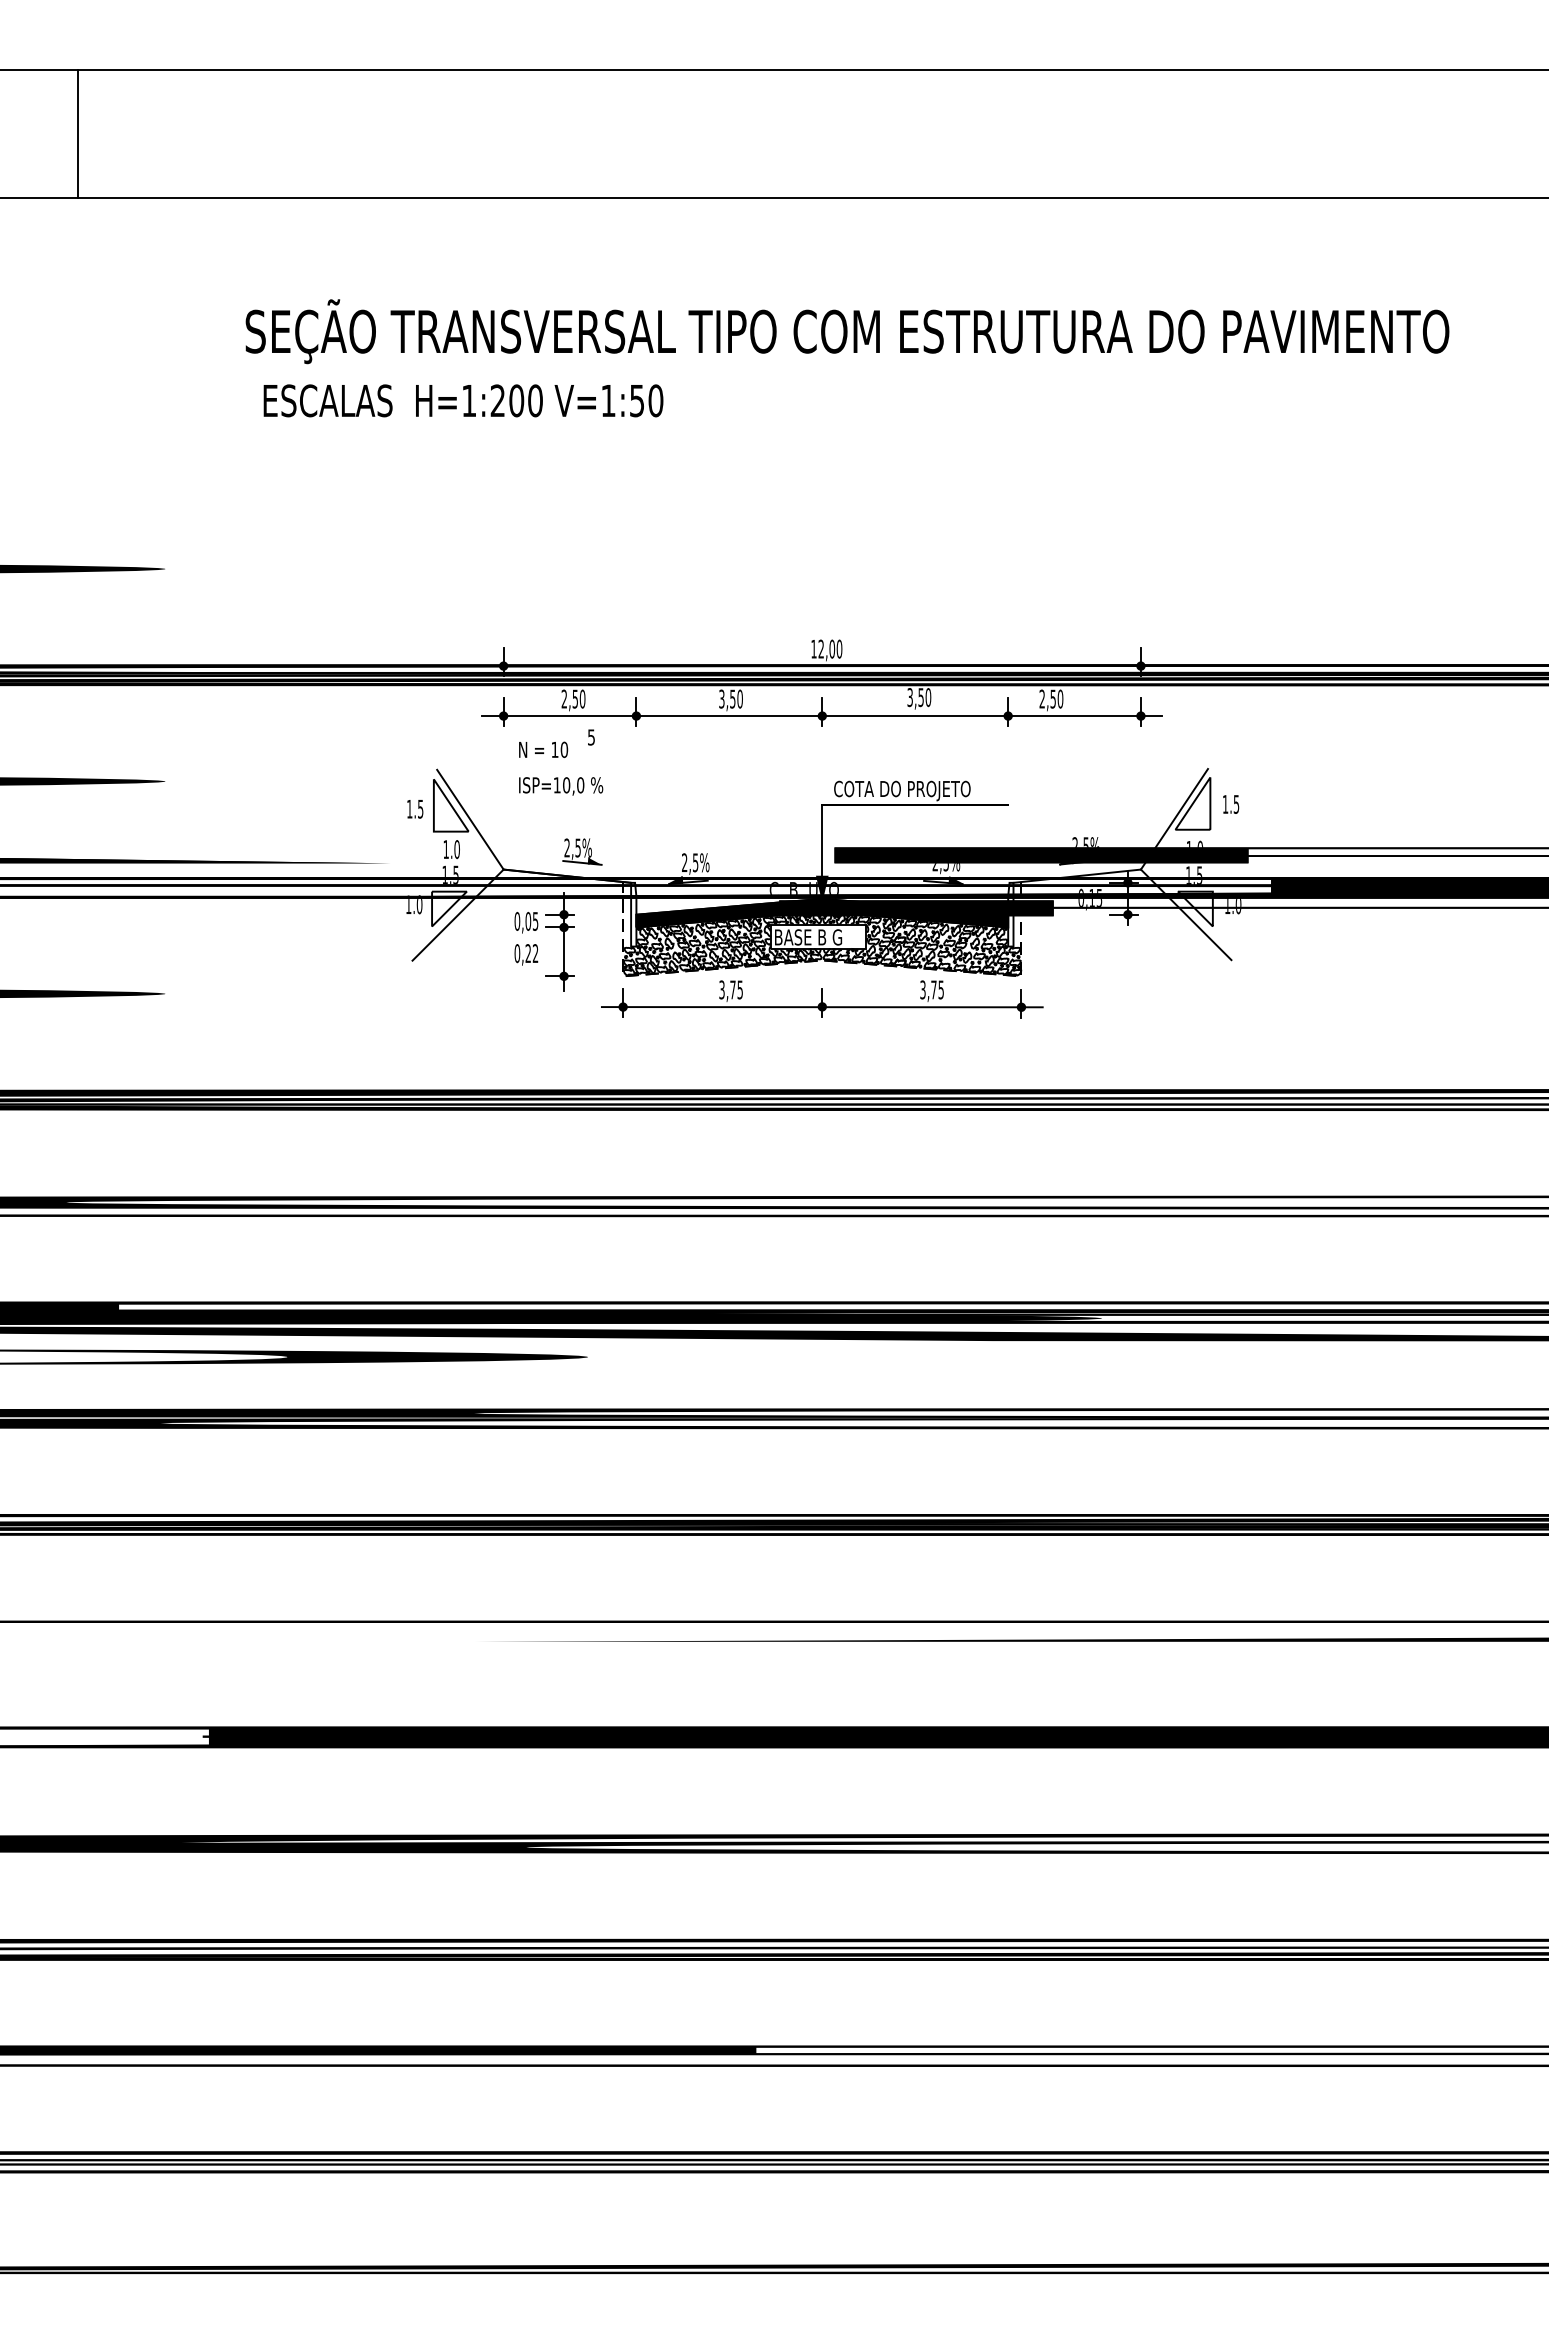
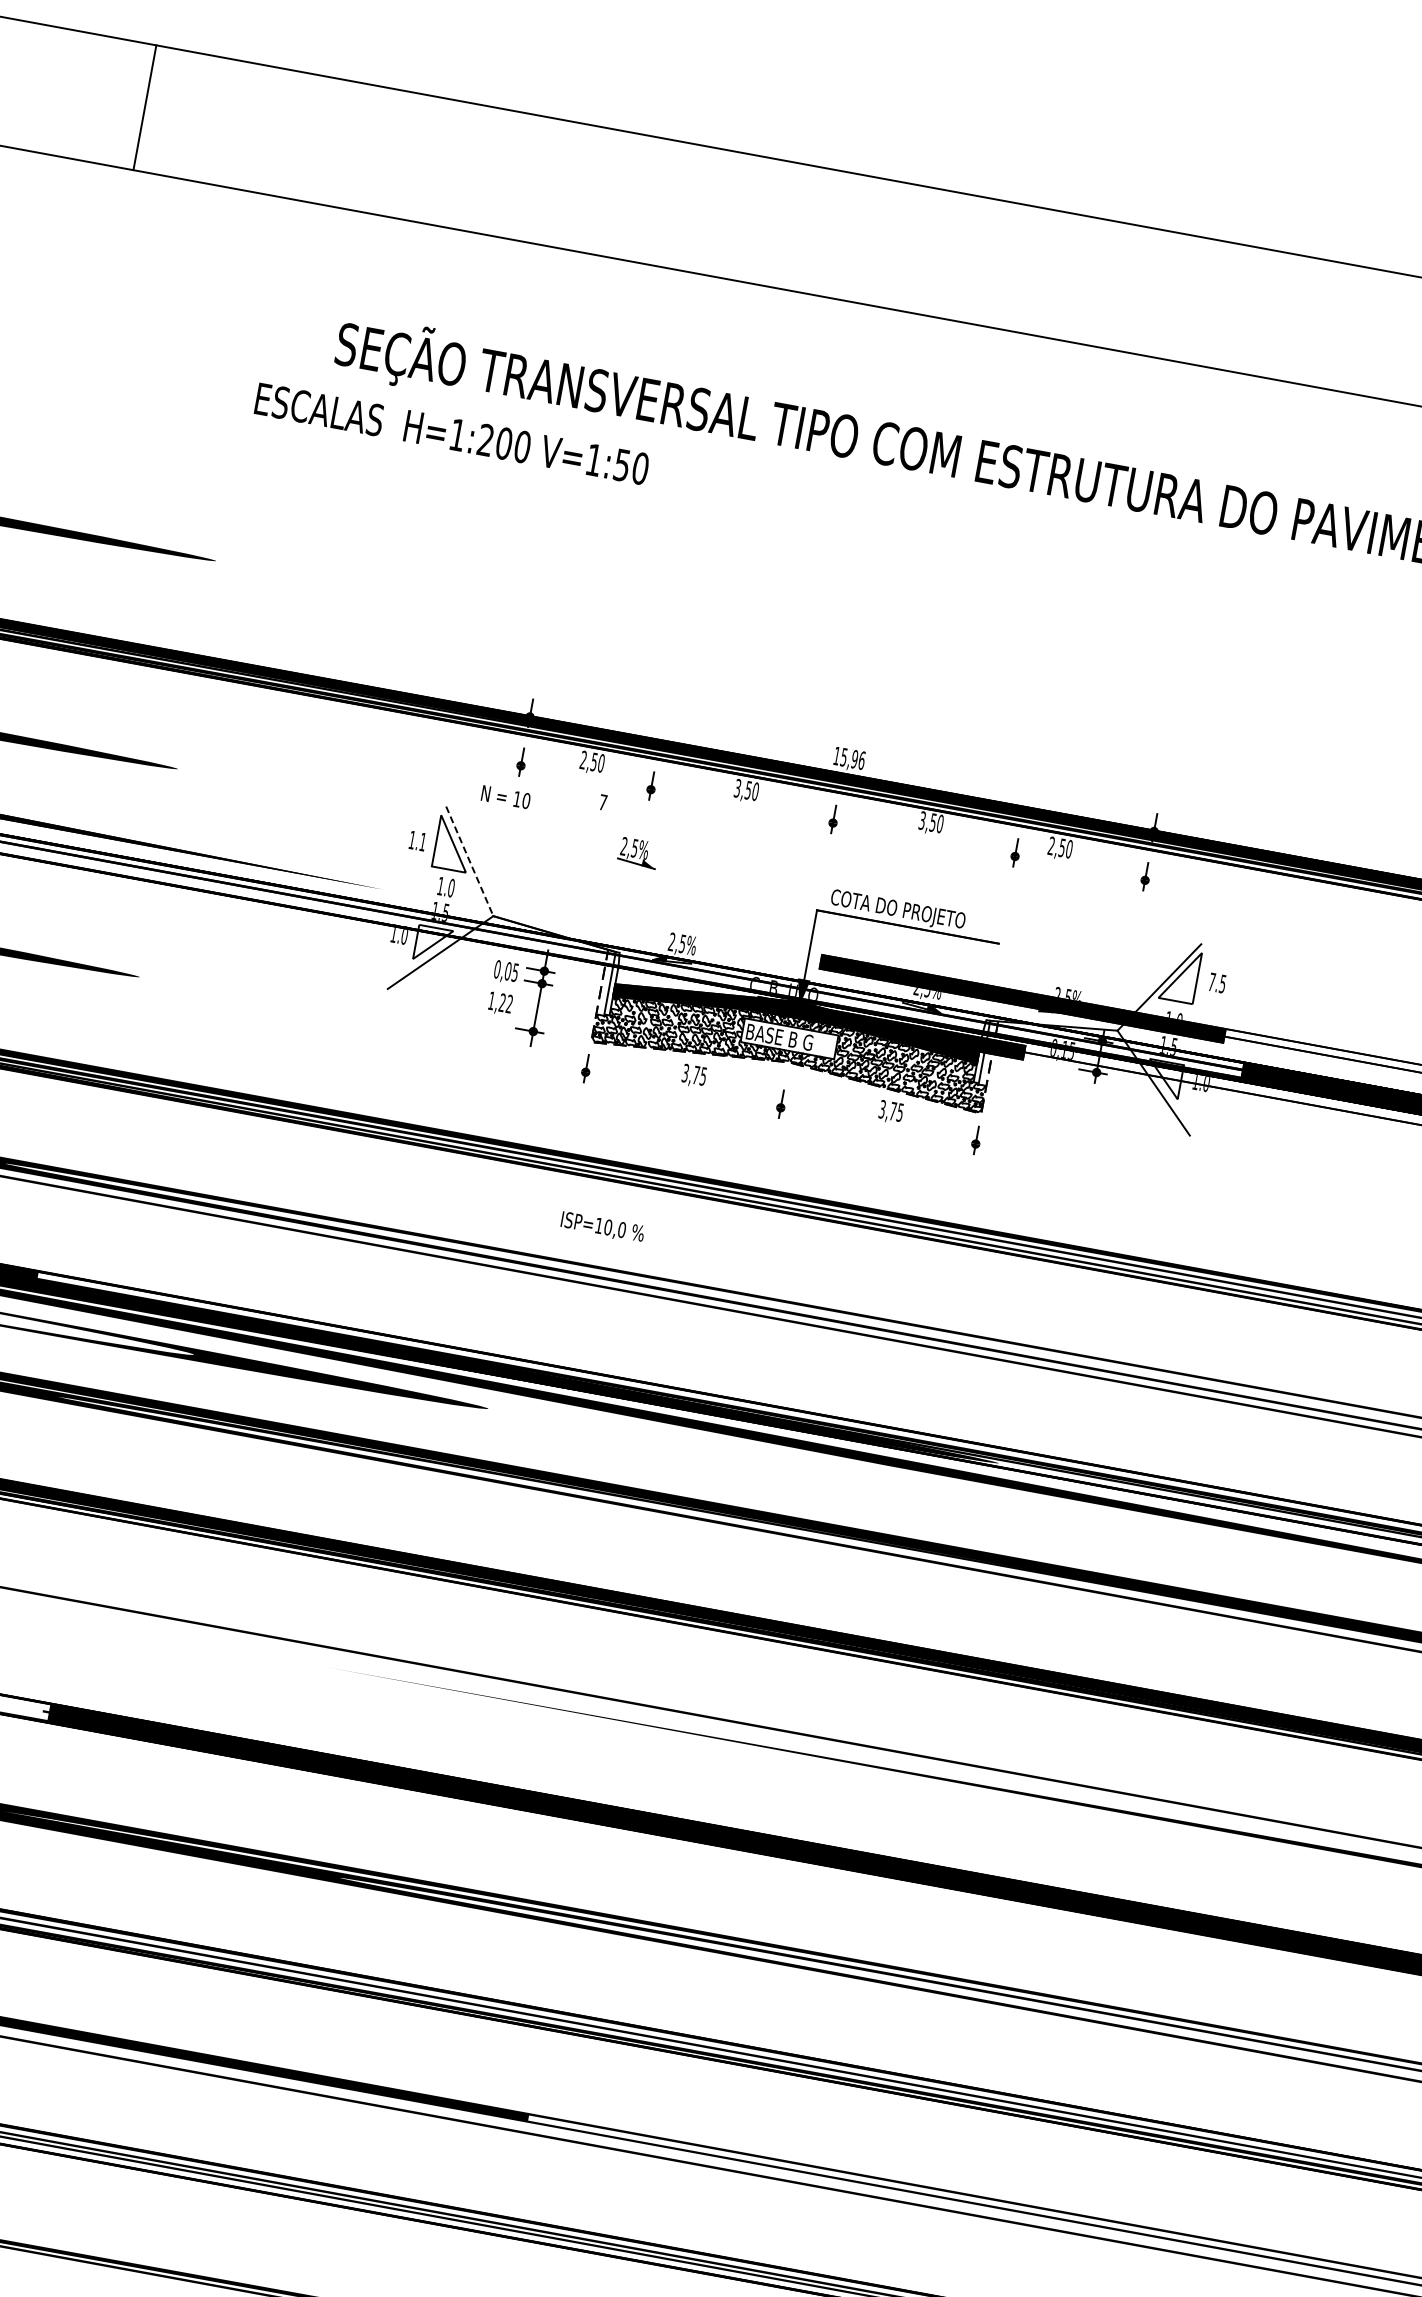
line: (77, 133) -> (144, 106), moved
text: (463, 400) -> (452, 433), moved
text: (830, 648) -> (853, 758), 12,00 -> 15,96
line: (822, 716) -> (833, 823), removed
text: (591, 737) -> (603, 802), 5 -> 7
text: (543, 749) -> (506, 796), moved
text: (561, 786) -> (603, 1227), moved
text: (1225, 804) -> (1212, 982), 1.5 -> 7.5
text: (420, 808) -> (422, 841), 1.5 -> 1.1
line: (470, 819) -> (469, 861), solid -> dashed
part: (582, 851) -> (638, 852), moved
text: (517, 953) -> (491, 1000), 0,22 -> 1,22
line: (821, 1007) -> (779, 1108), removed

